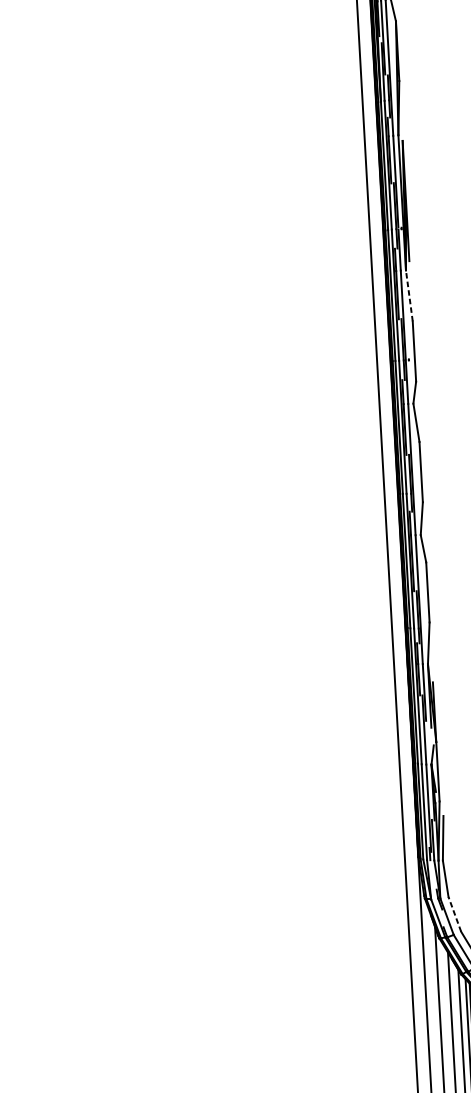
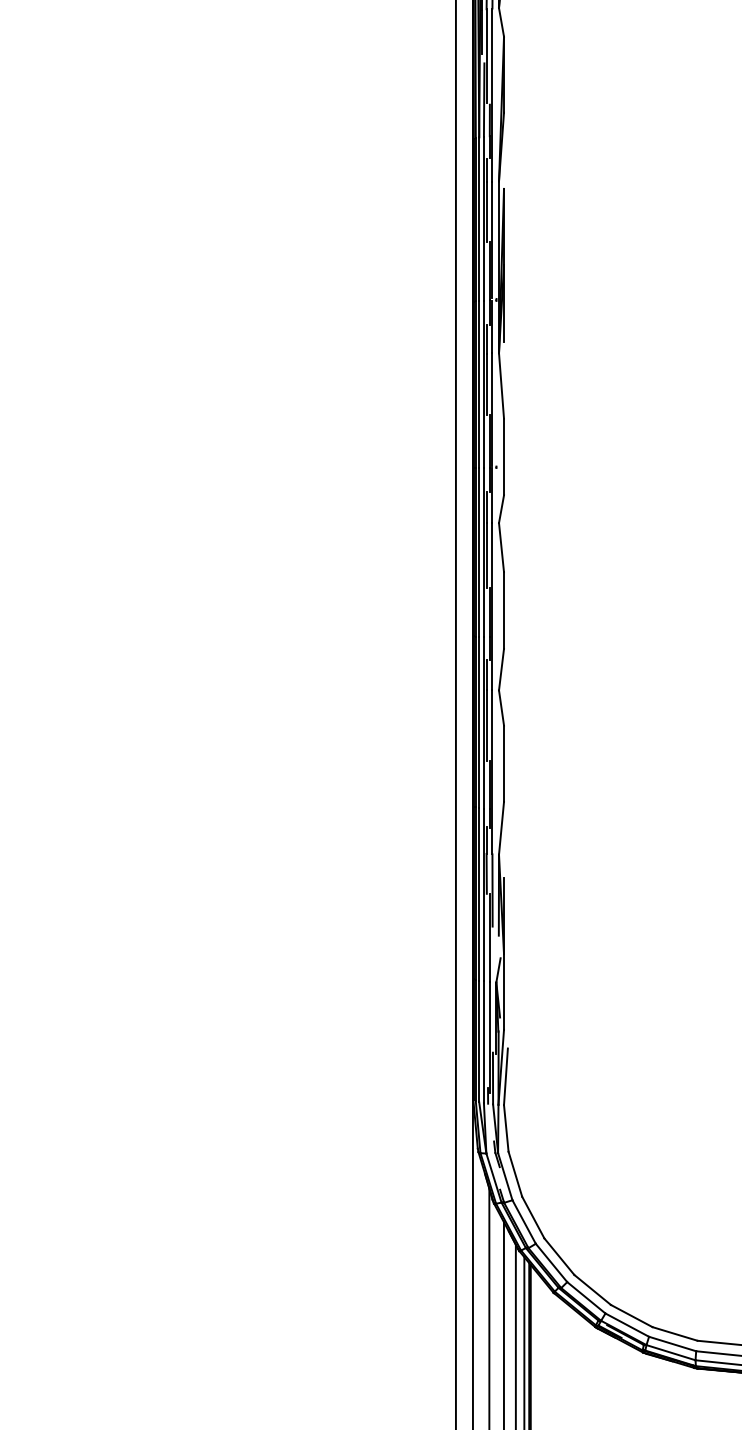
line: (409, 295) -> (501, 385), dashed -> solid
line: (454, 914) -> (515, 1174), dashed -> solid

